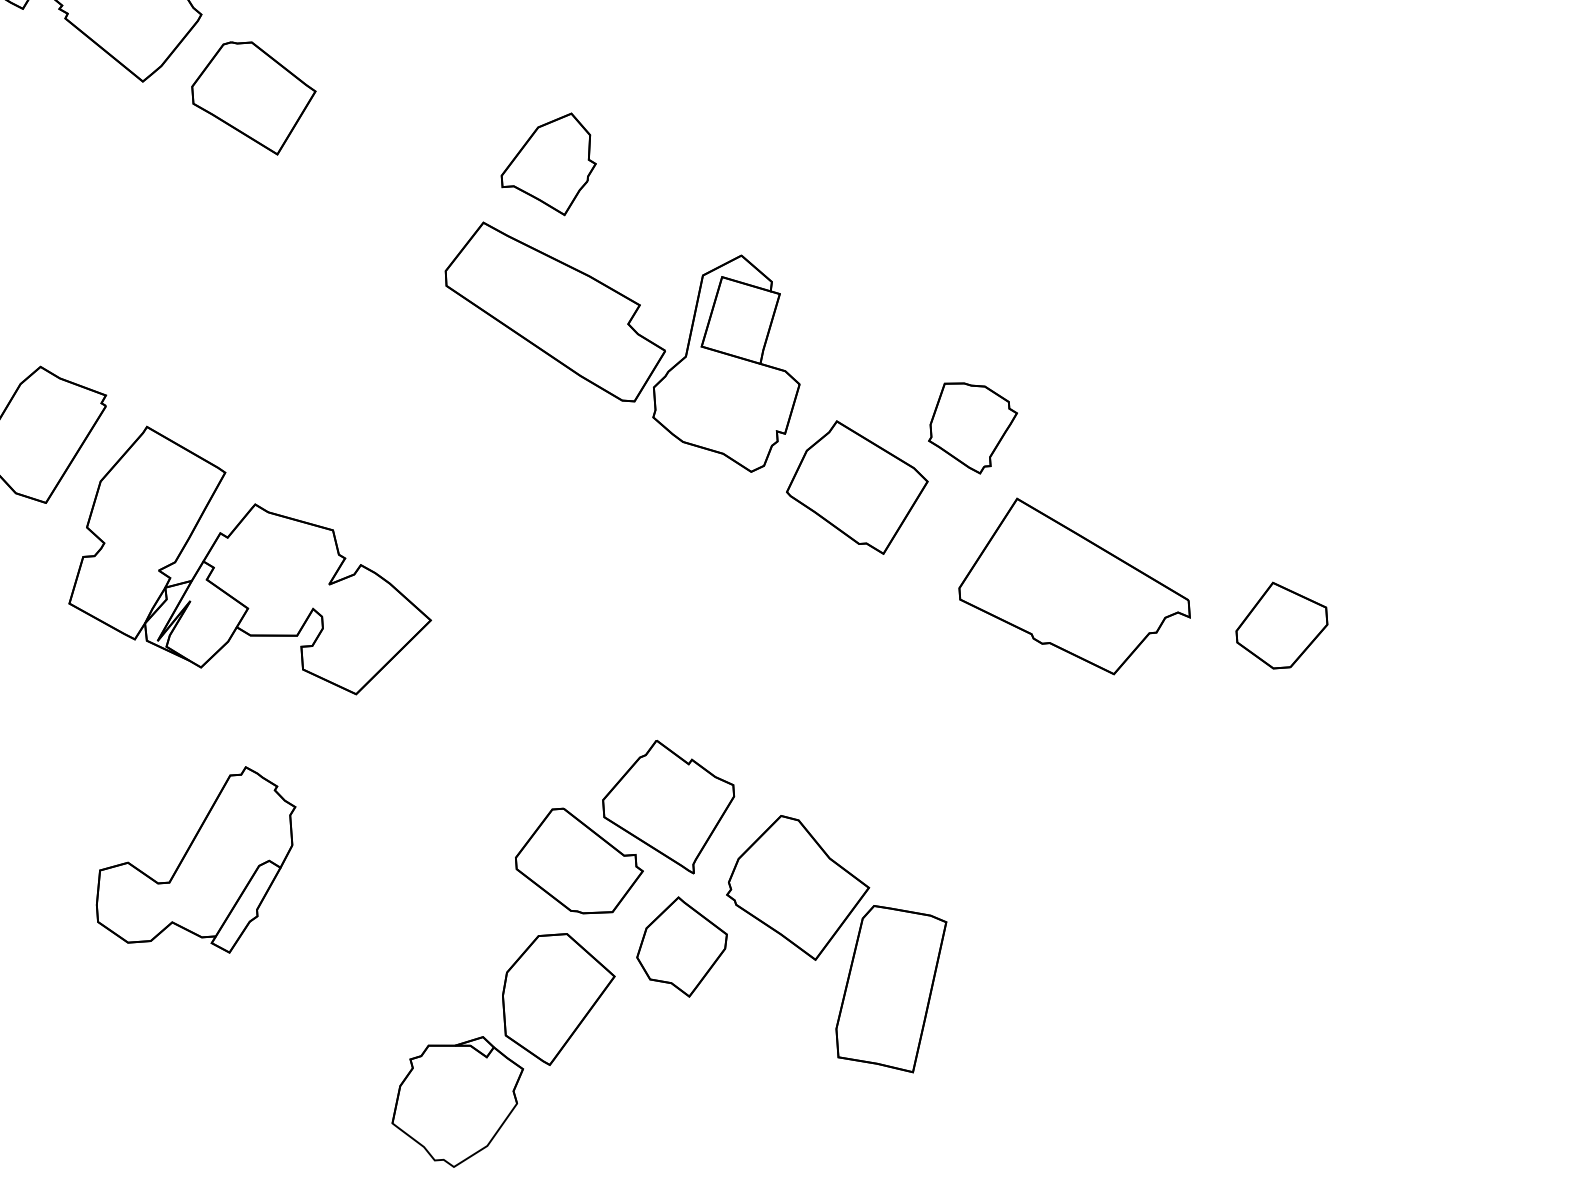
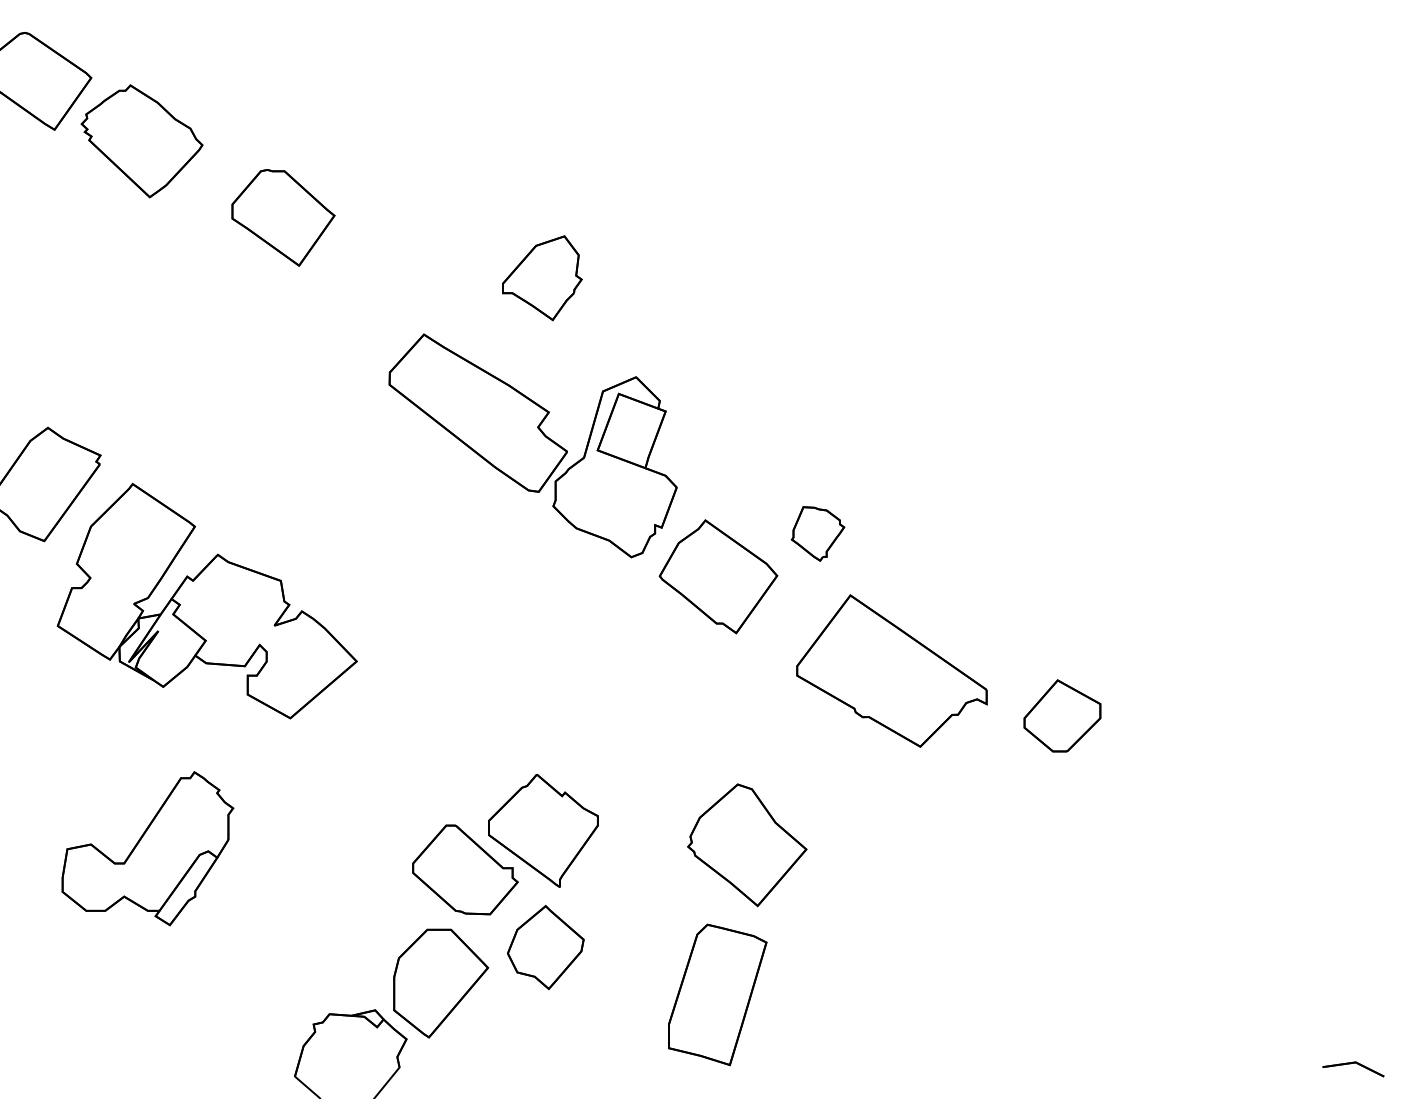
part: (254, 97) -> (283, 217), moved
part: (548, 166) -> (542, 278), moved
part: (972, 427) -> (817, 533), size x0.7
part: (798, 888) -> (747, 845), moved

